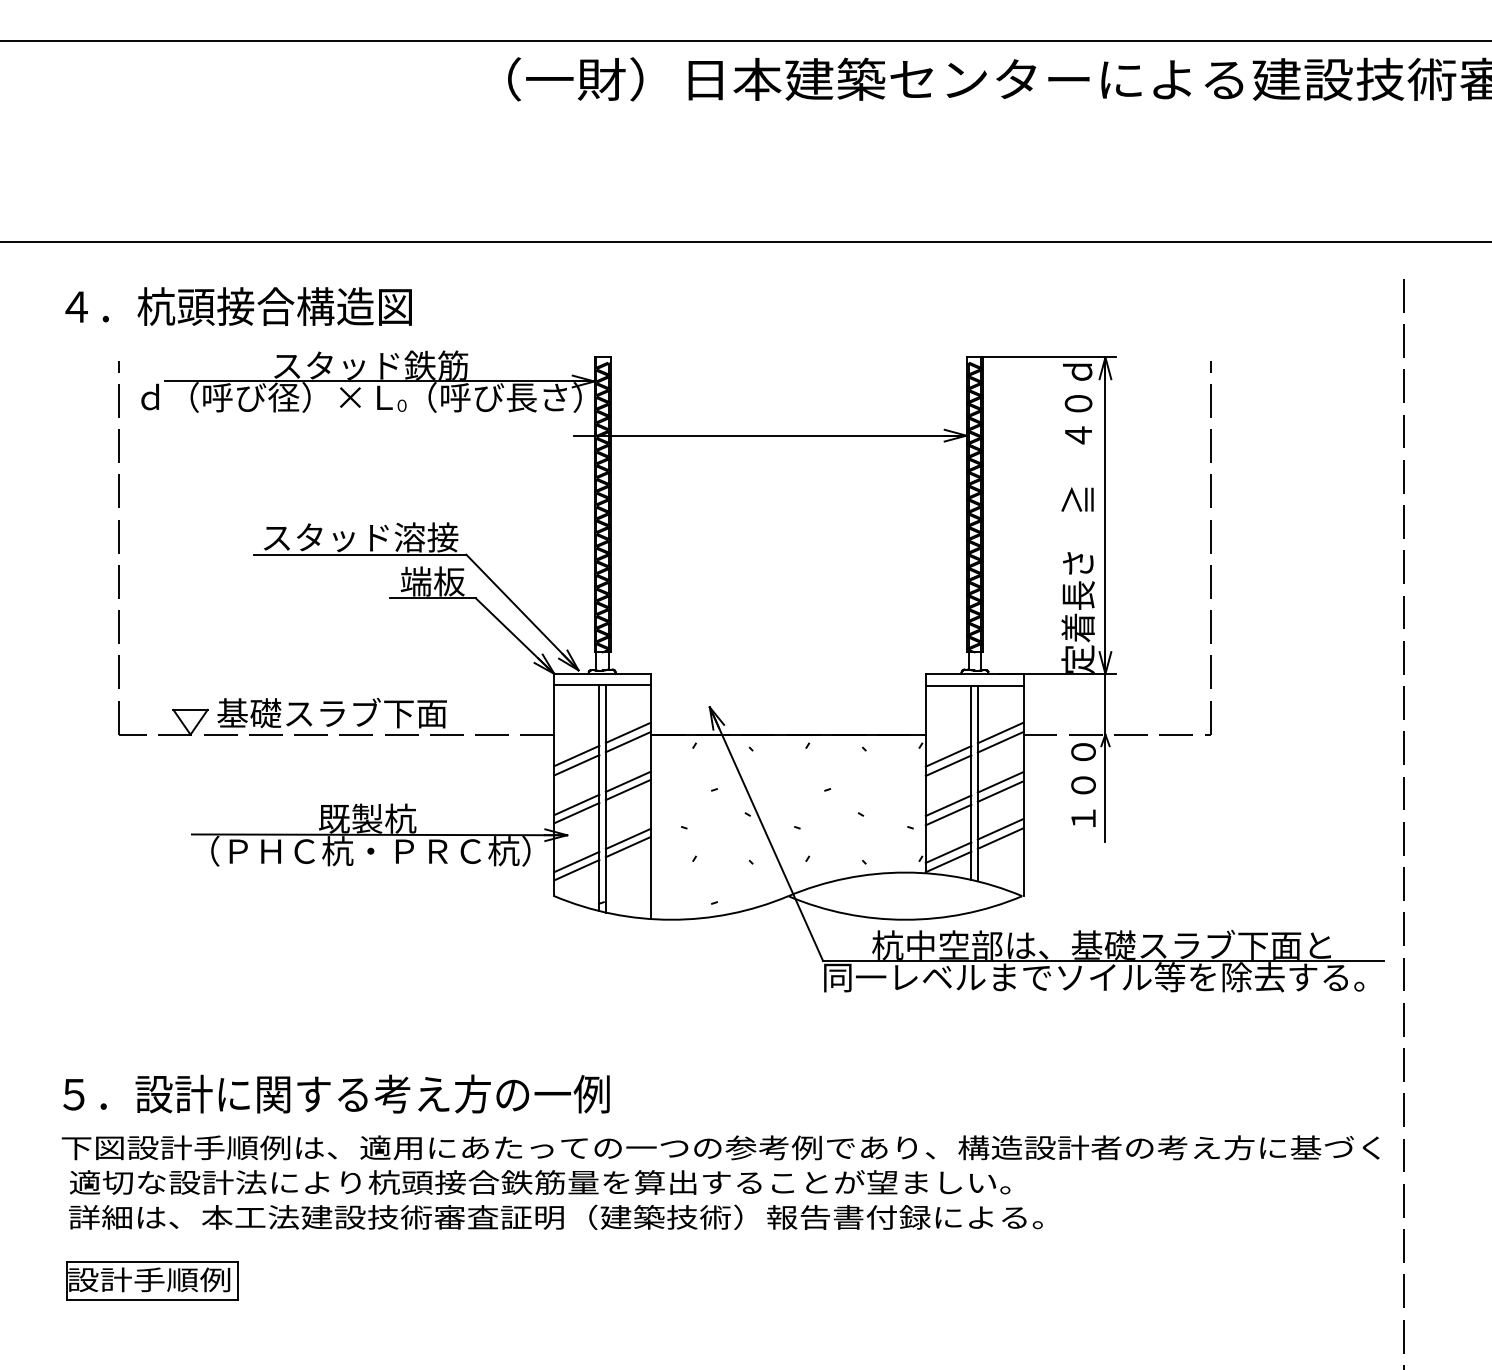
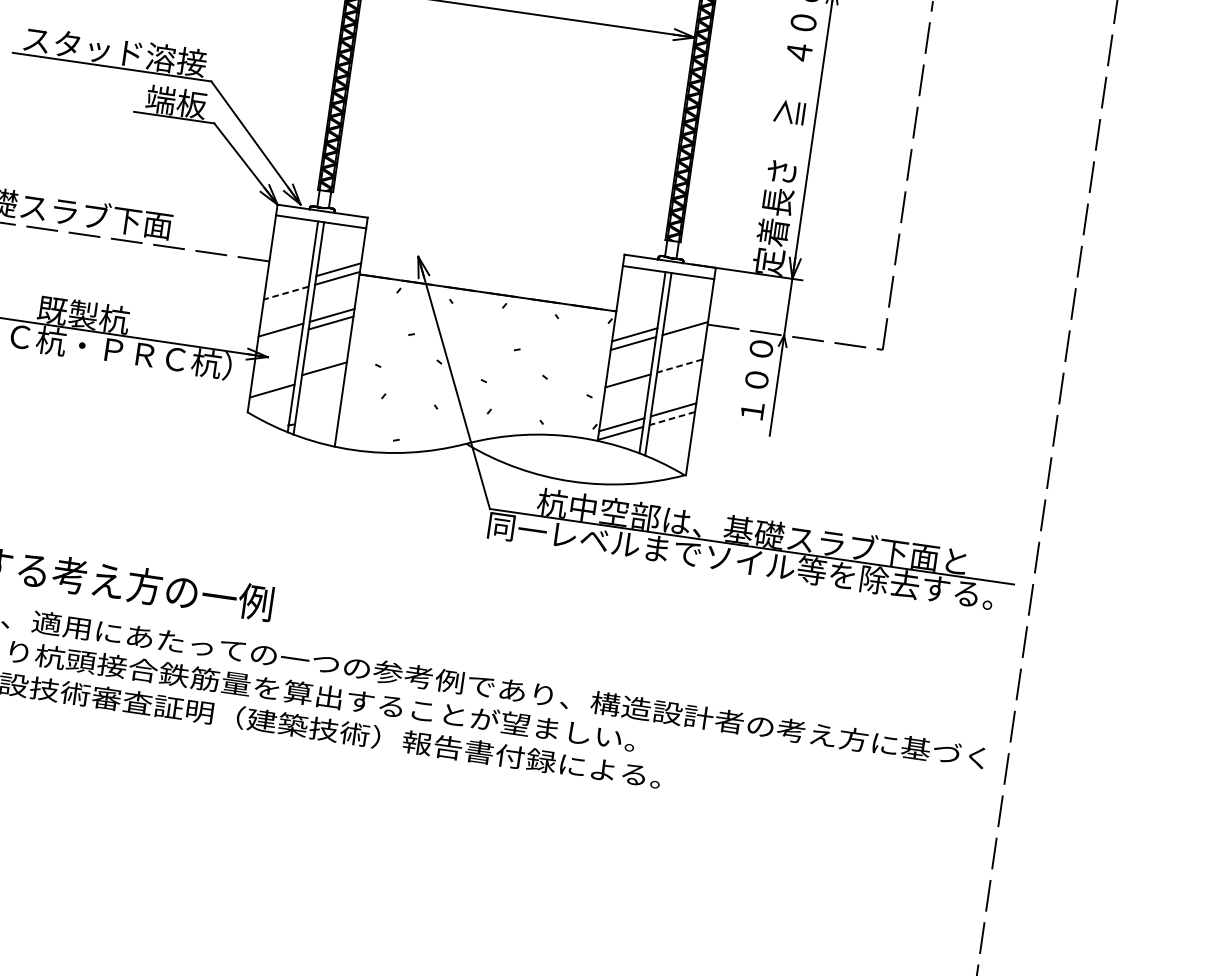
line: (1000, 732) -> (686, 319), removed
line: (576, 755) -> (287, 283), removed
line: (576, 765) -> (285, 293), solid -> dashed
line: (1000, 782) -> (679, 366), solid -> dashed
line: (1000, 791) -> (678, 374), removed
line: (576, 813) -> (279, 338), removed
line: (948, 814) -> (626, 389), removed
line: (1000, 838) -> (672, 418), solid -> dashed
line: (627, 846) -> (322, 375), removed
line: (576, 861) -> (272, 382), removed

